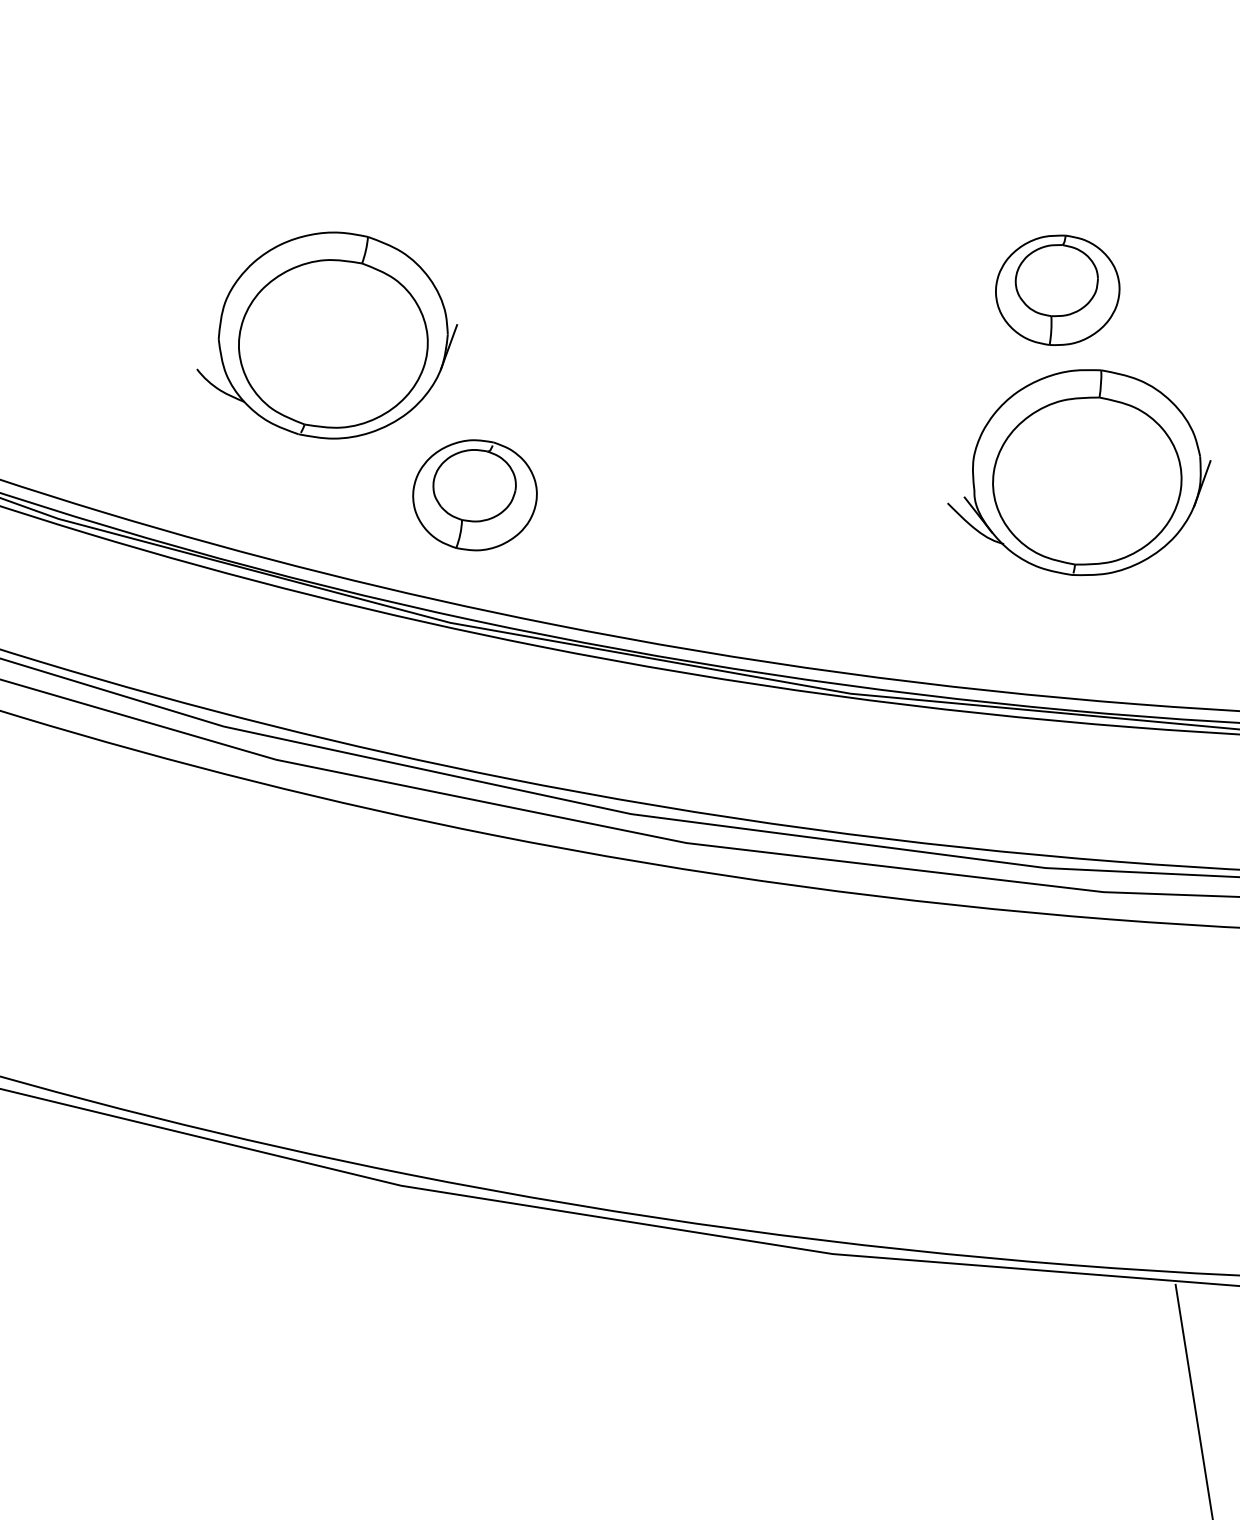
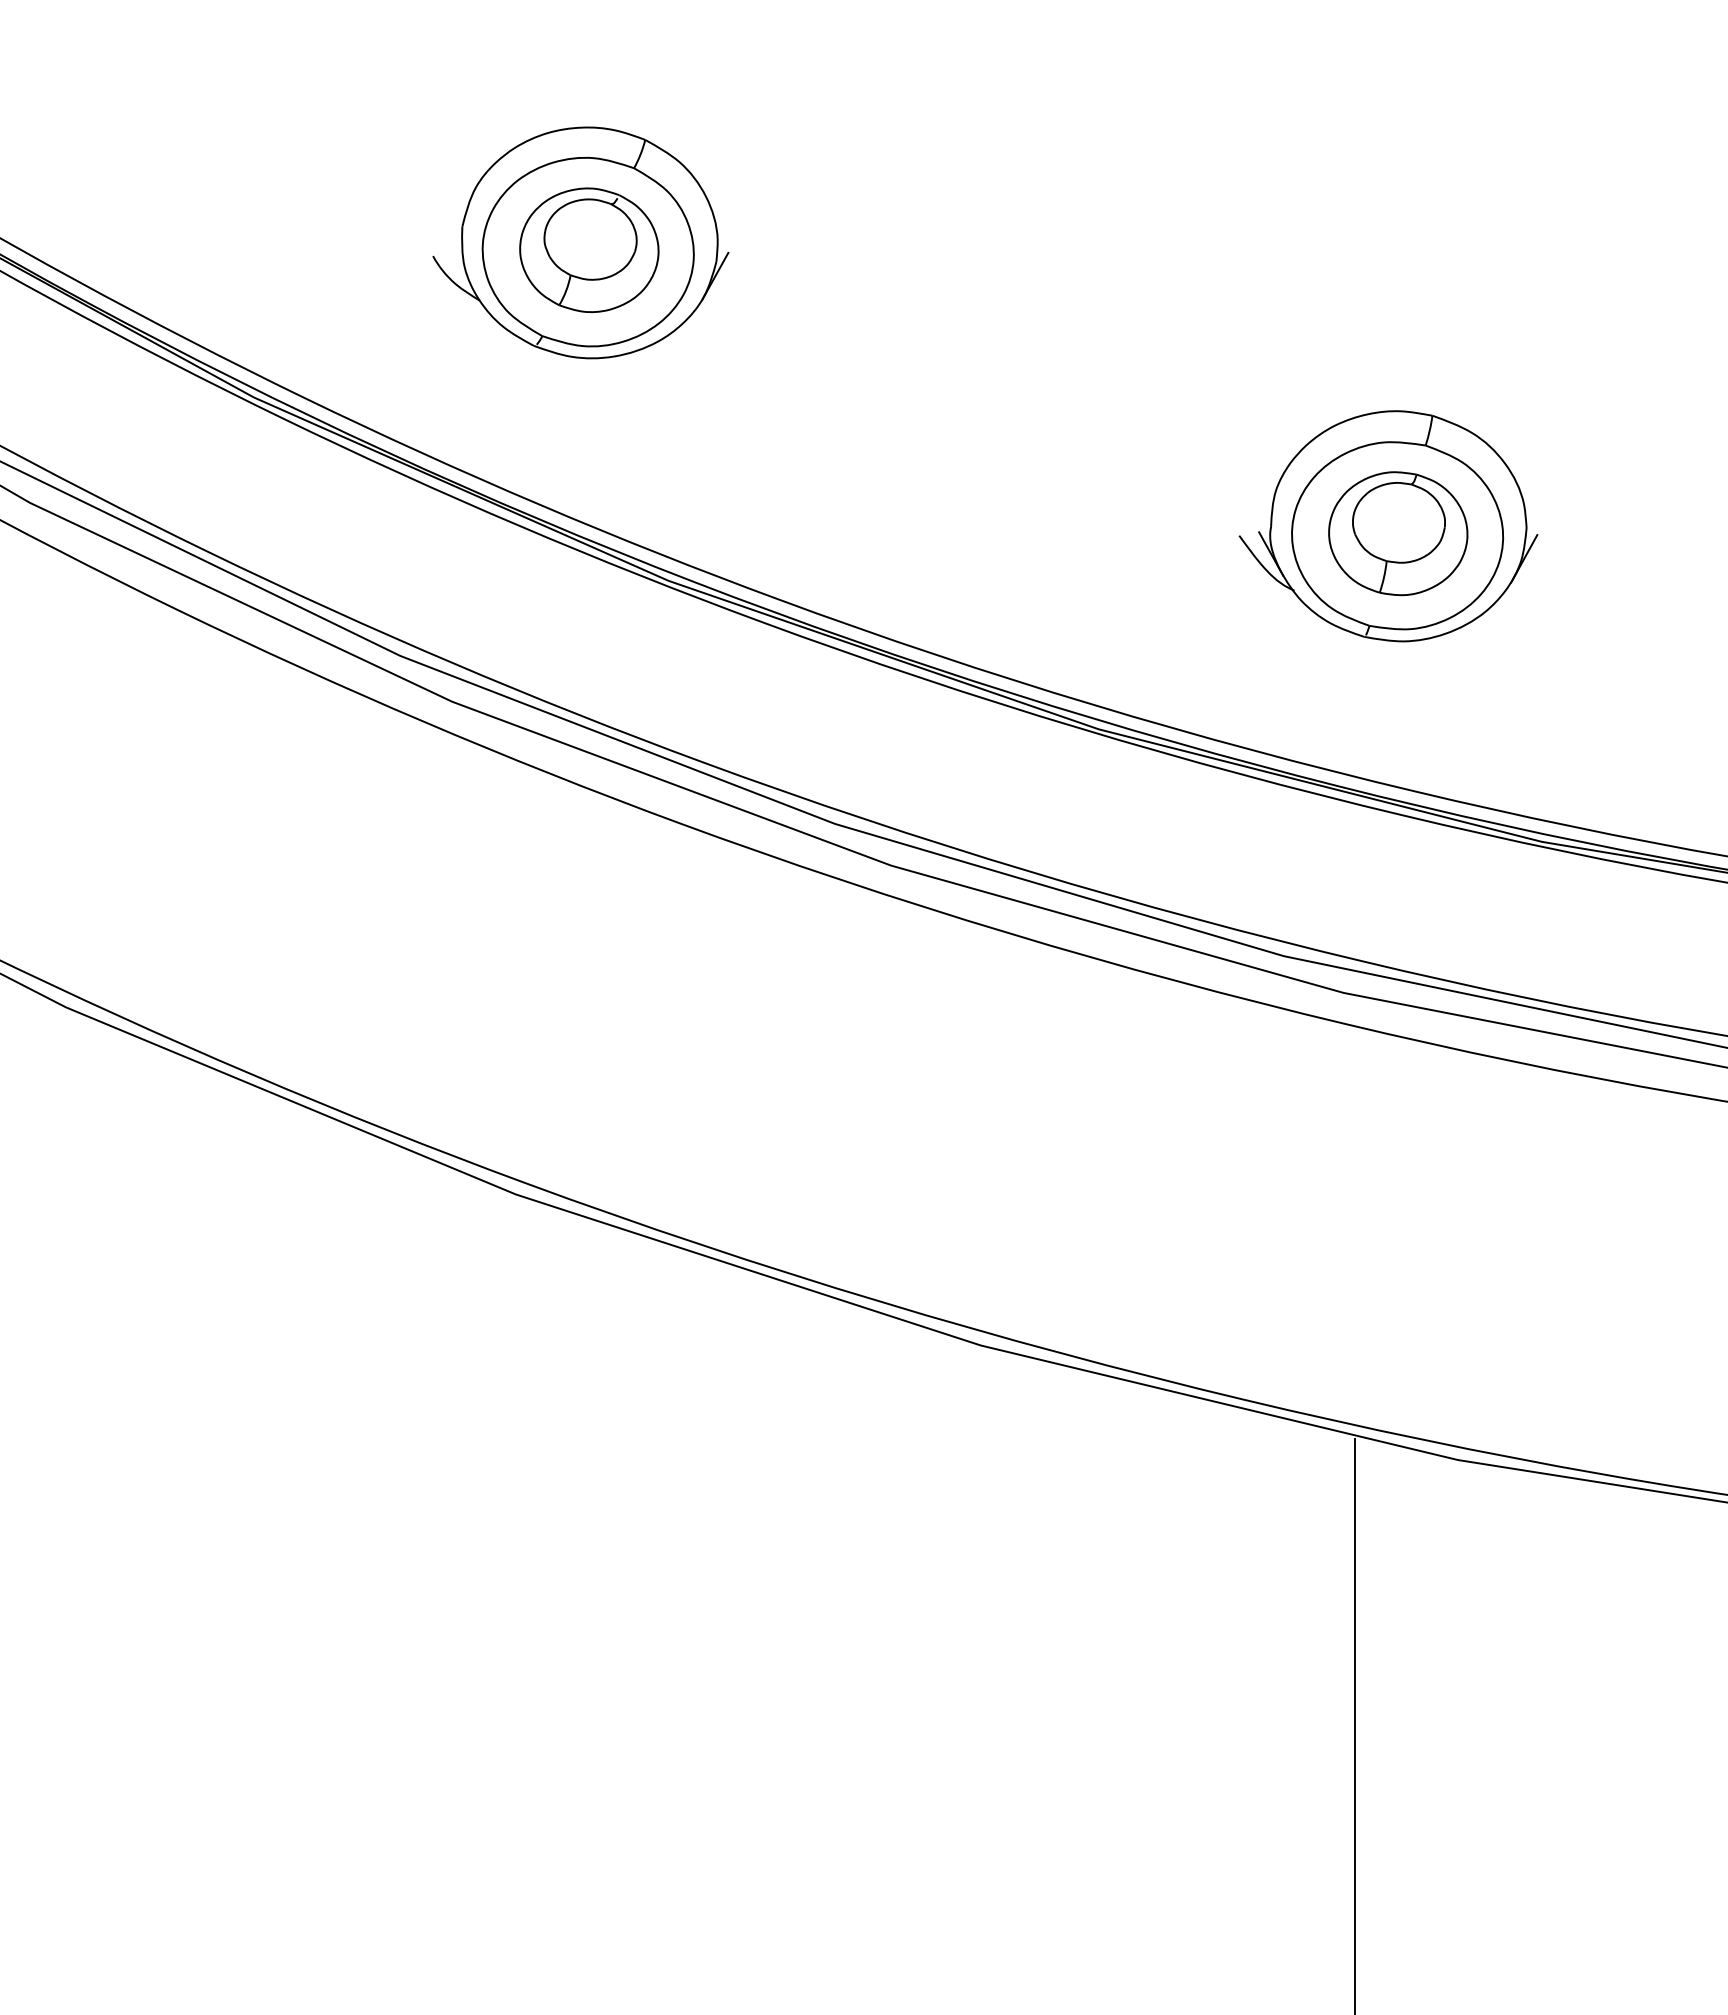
part: (1057, 290) -> (1398, 533), moved
part: (475, 495) -> (589, 250), moved

